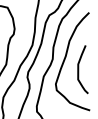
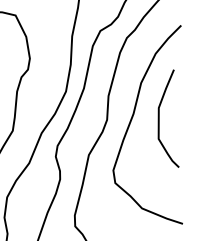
part: (82, 69) -> (167, 118), moved

